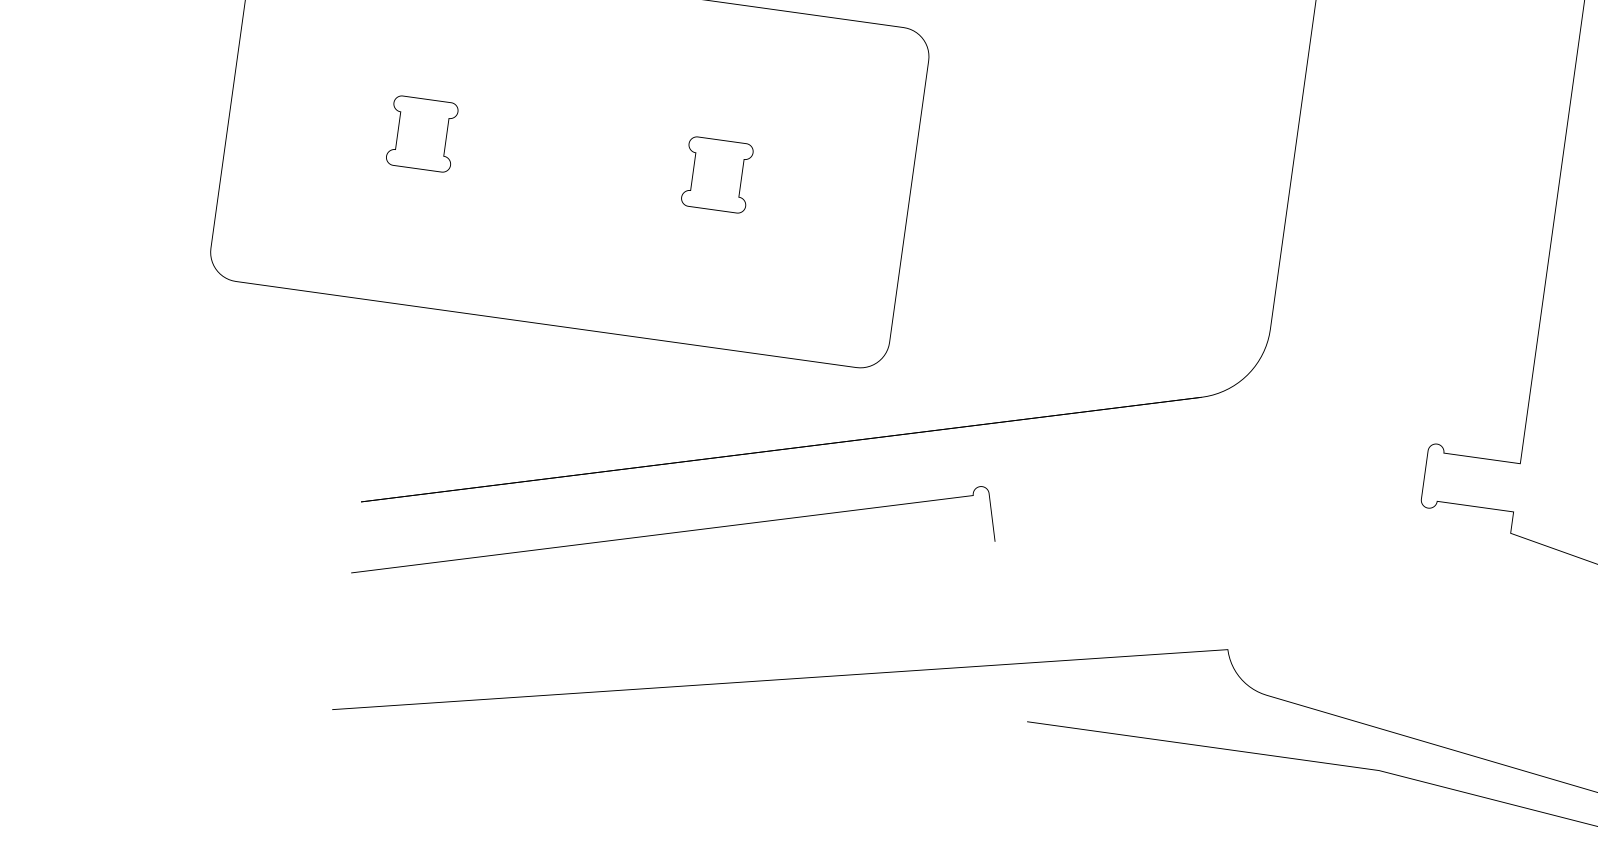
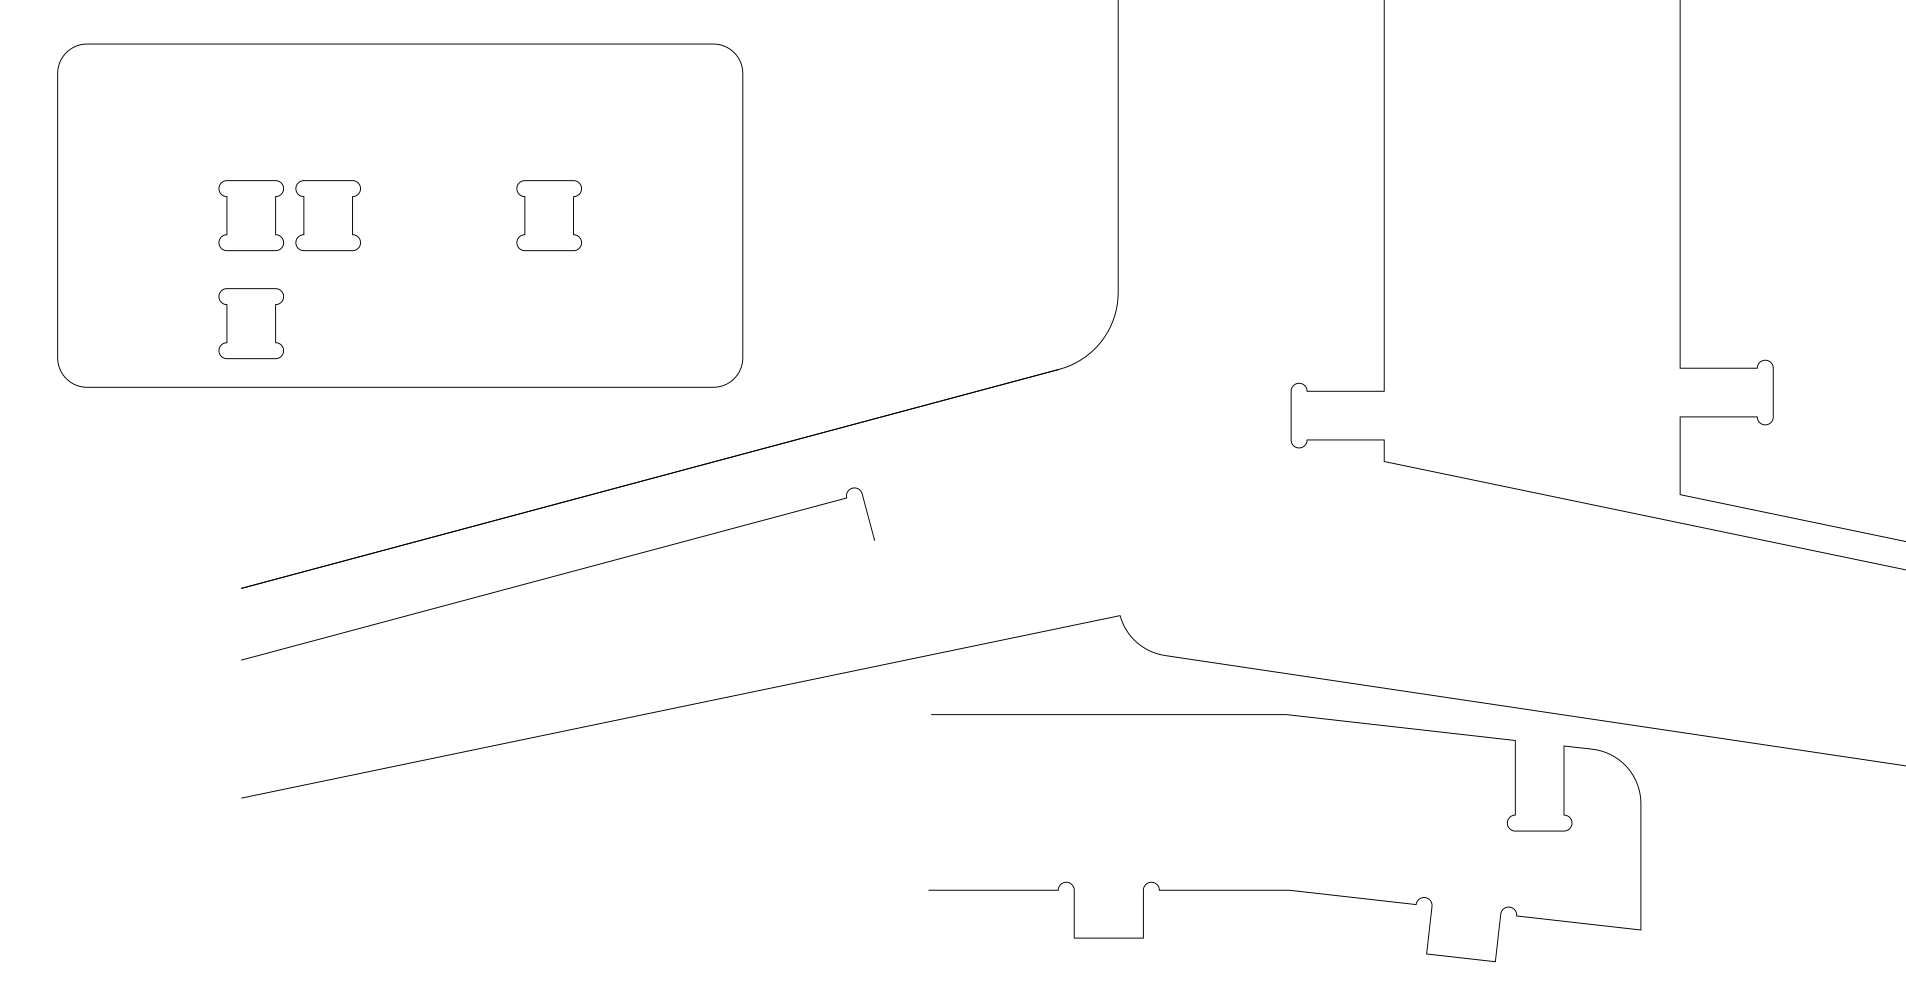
part: (497, 144) -> (327, 215), added
part: (406, 240) -> (250, 323), added

